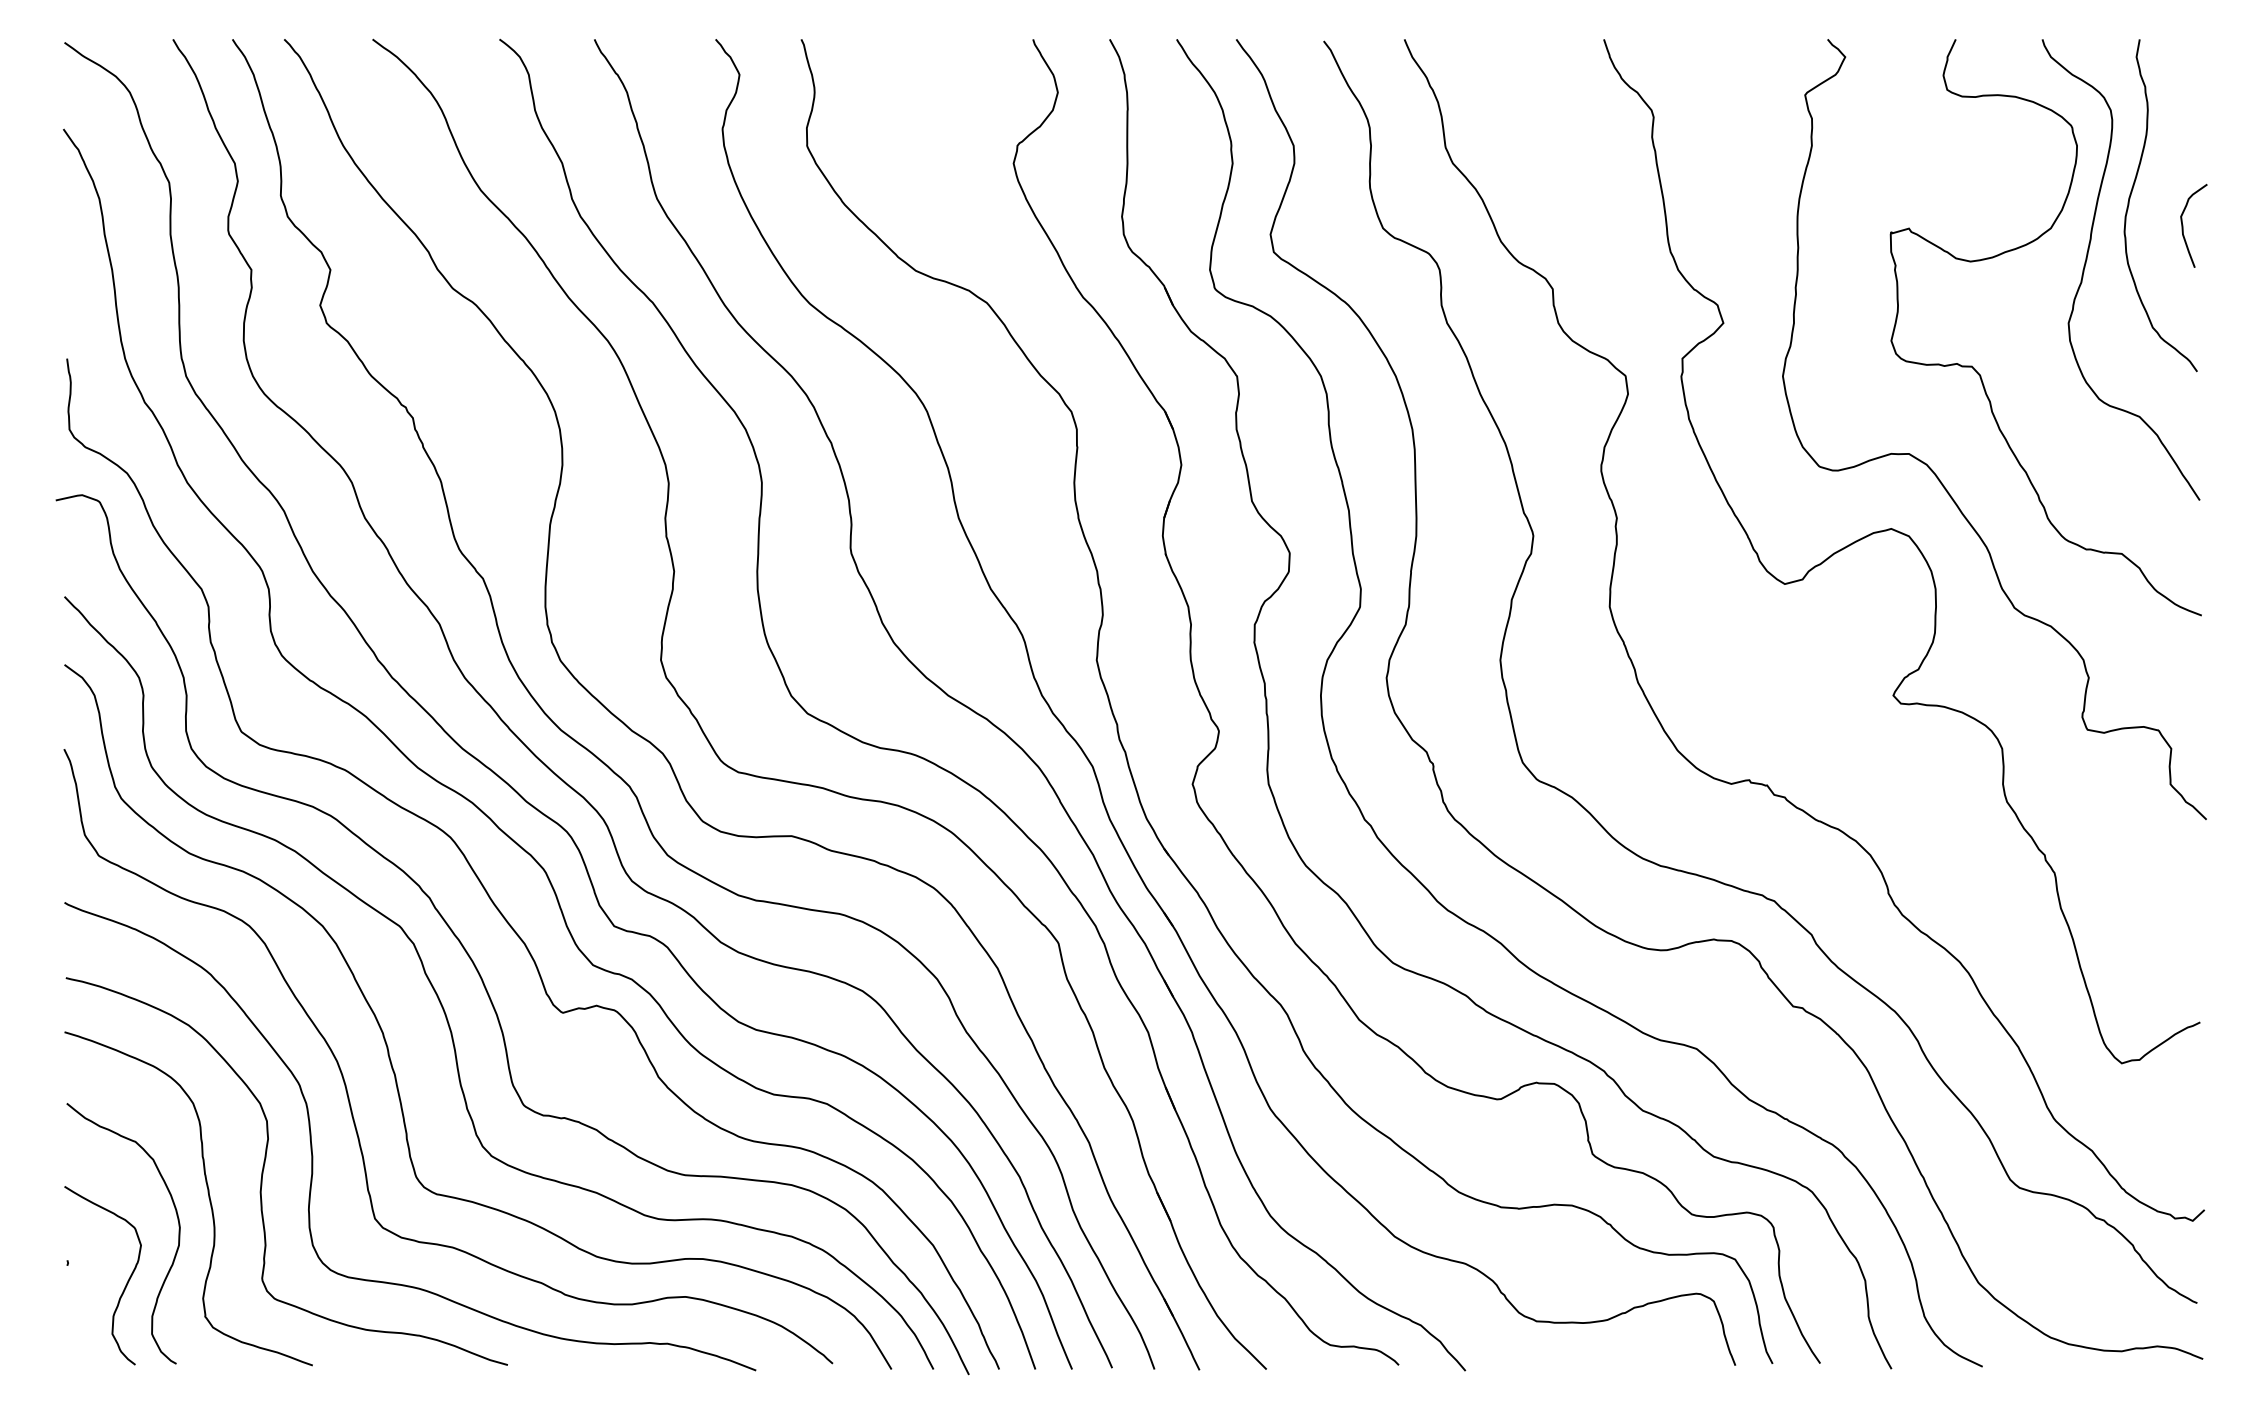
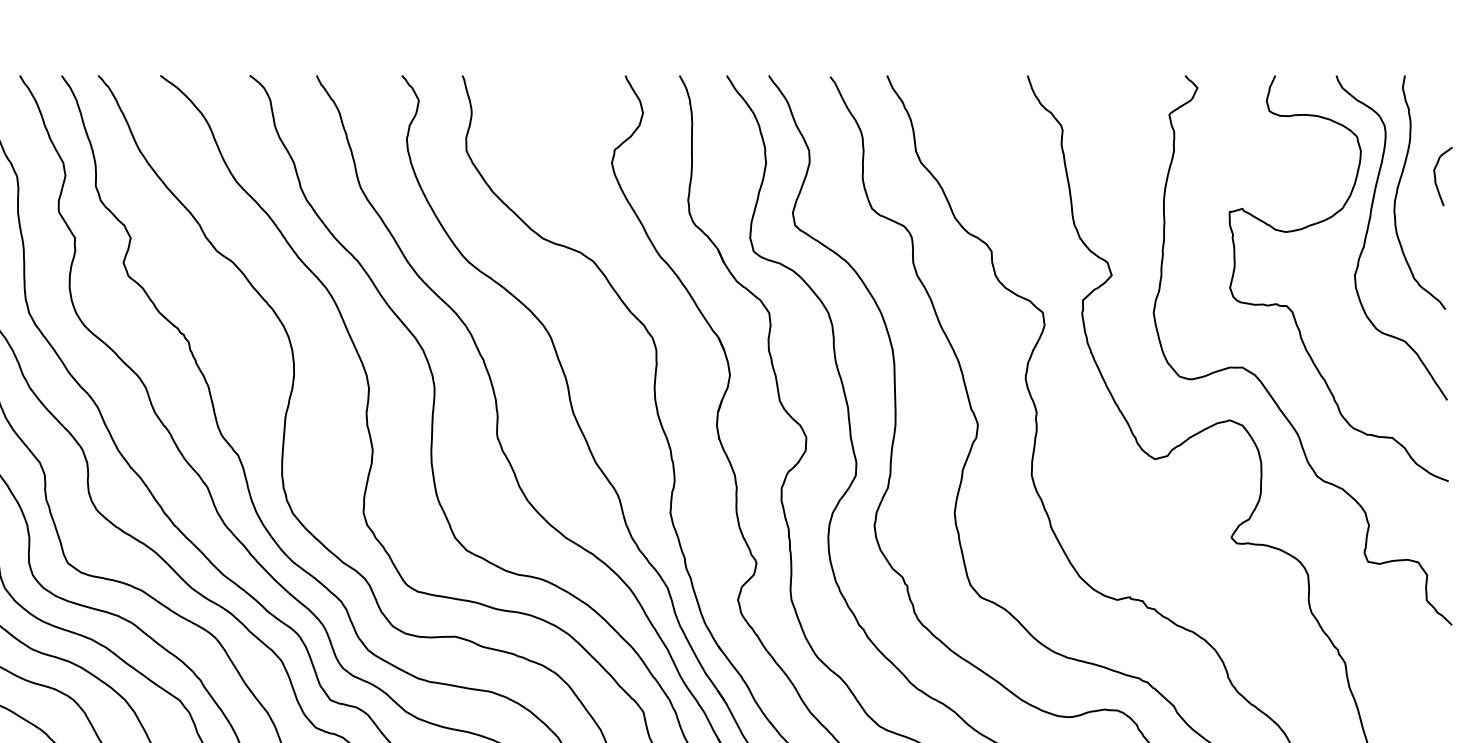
curve: (2183, 225) -> (1435, 176), moved

